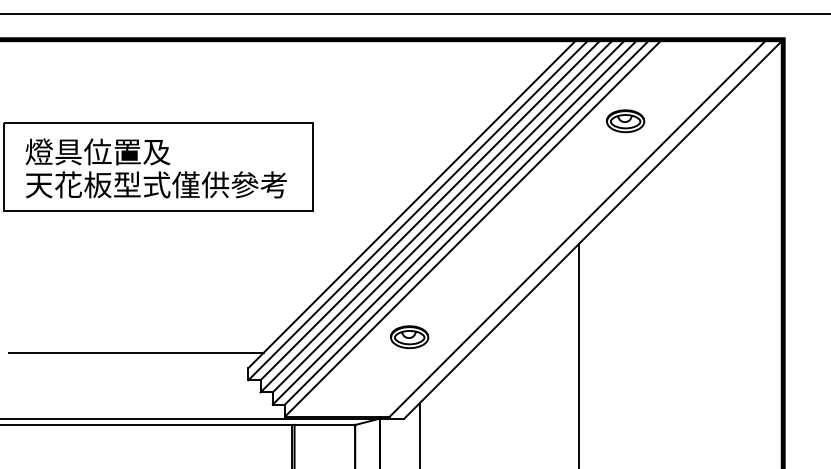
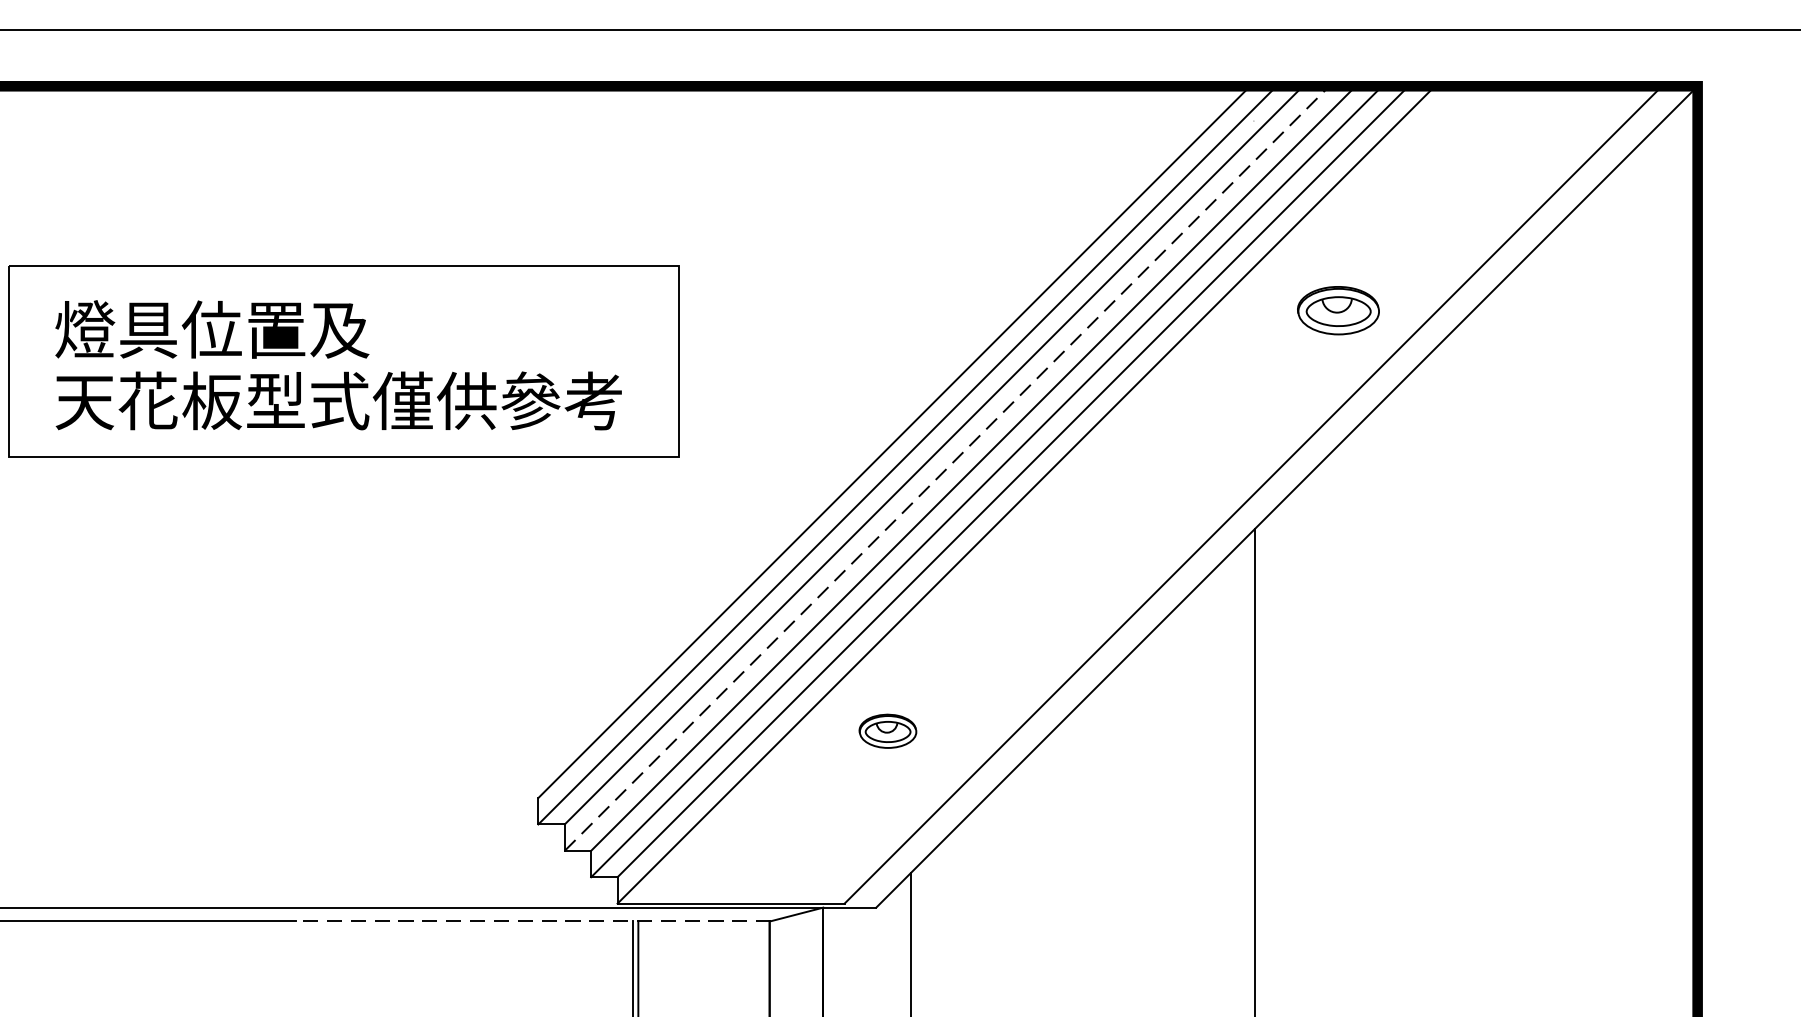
part: (625, 121) -> (1338, 311), moved
line: (437, 215) -> (948, 467), solid -> dashed
part: (409, 337) -> (887, 731), size x0.7
line: (135, 352) -> (293, 764), removed
line: (246, 424) -> (534, 920), solid -> dashed

